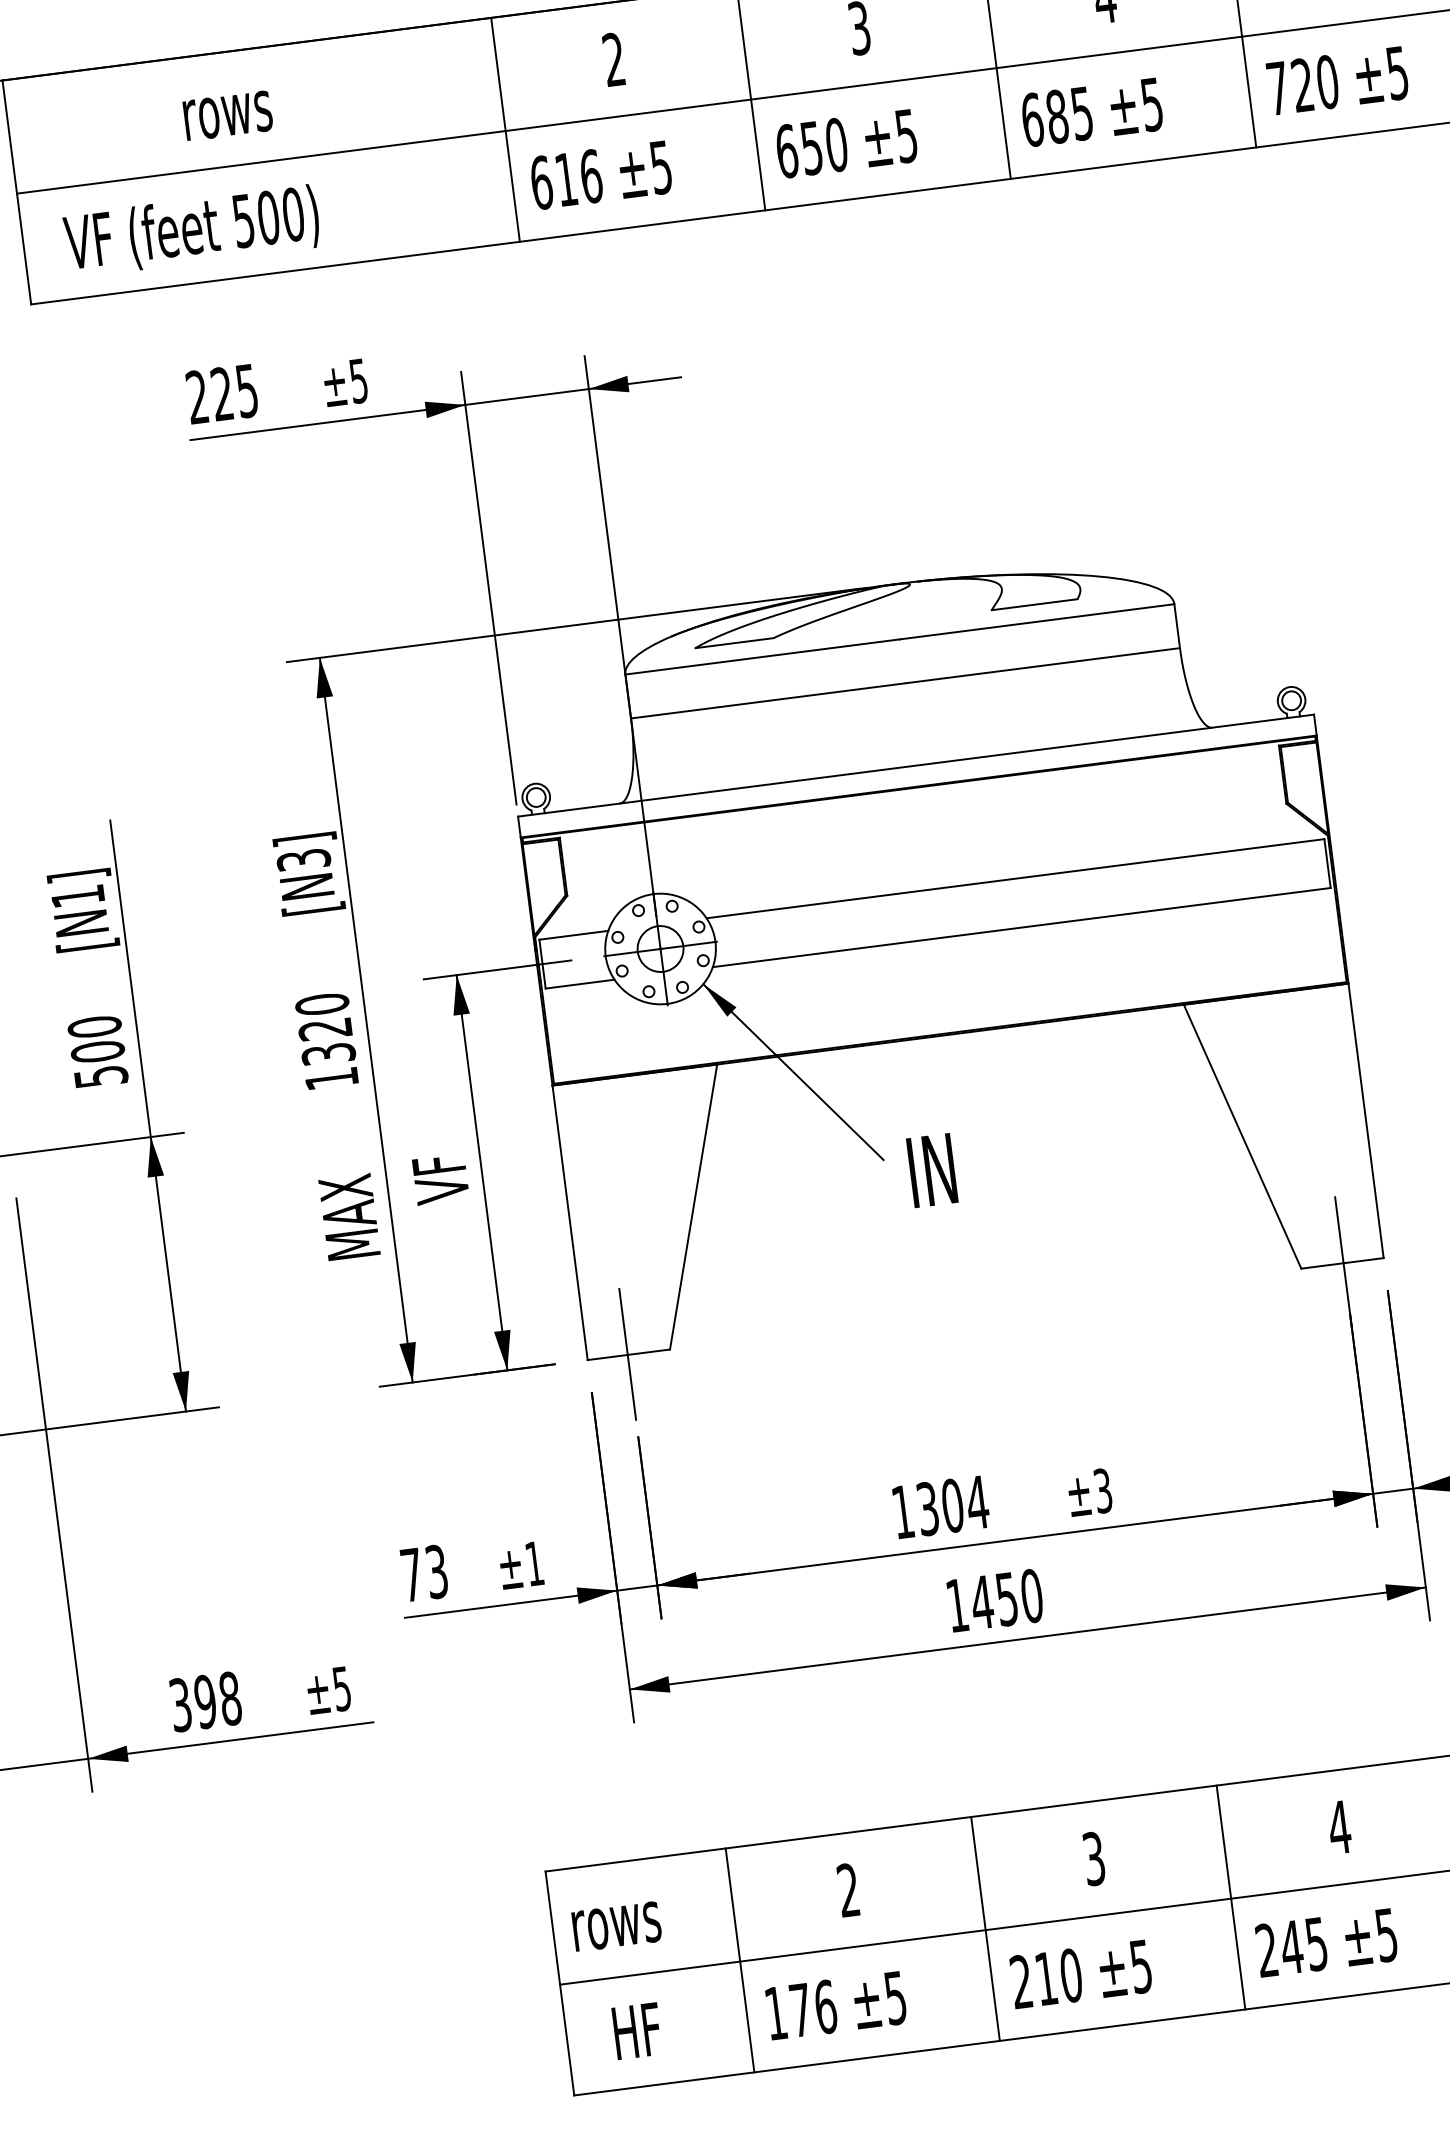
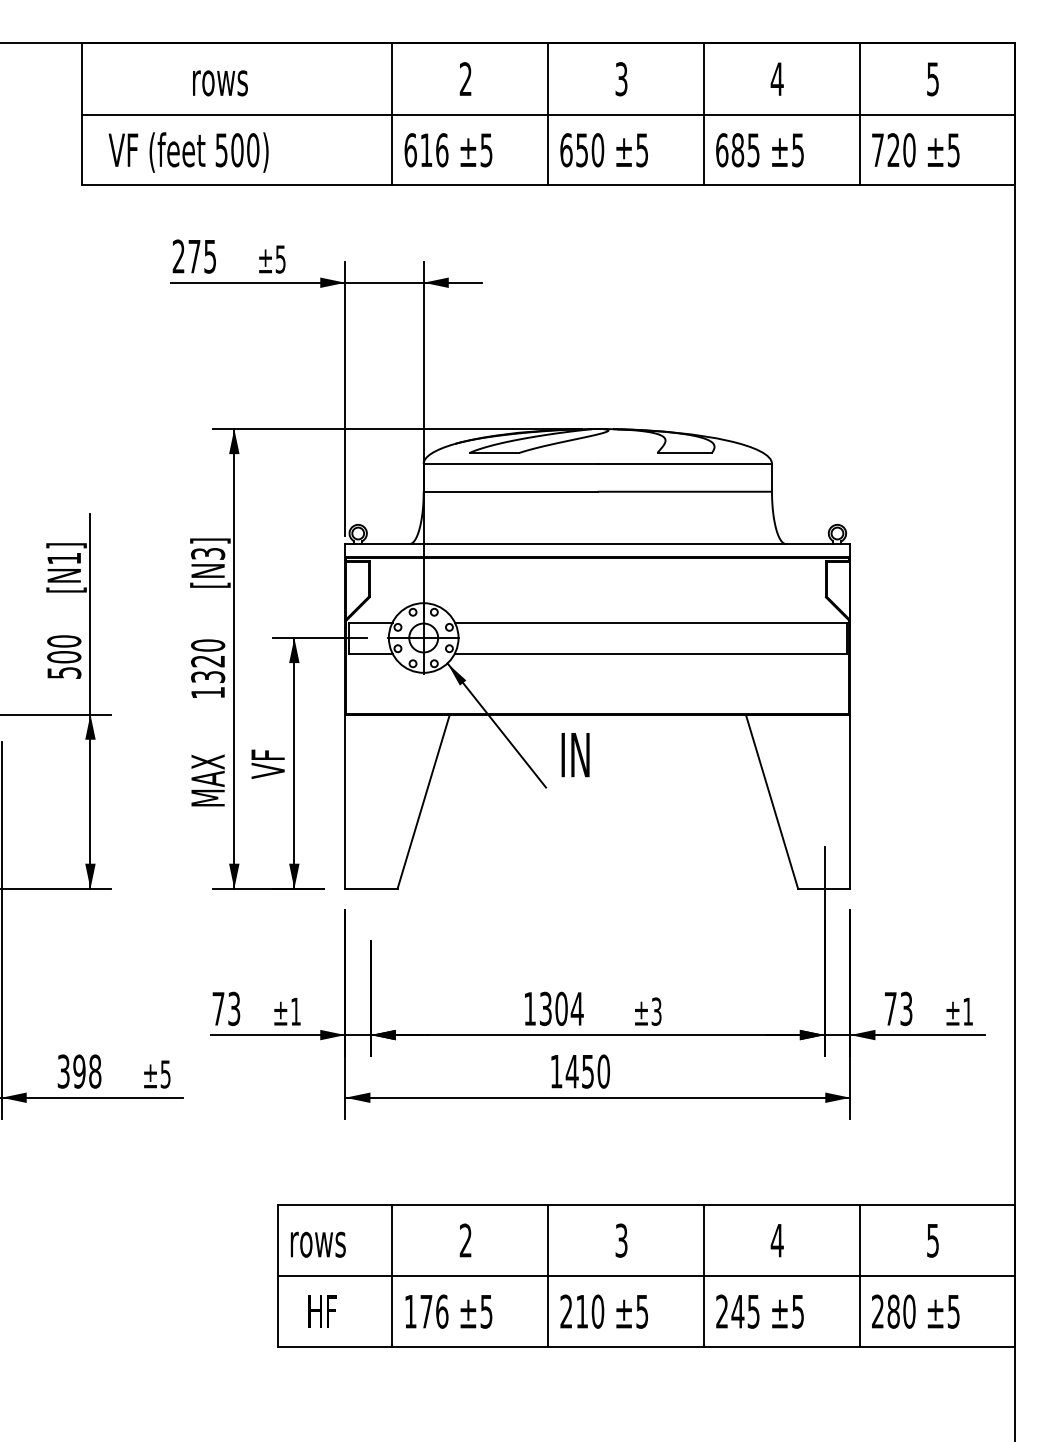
text: (222, 393) -> (194, 256), 225 -> 275
text: (932, 1171) -> (575, 755), moved
line: (627, 1354) -> (370, 888), removed

